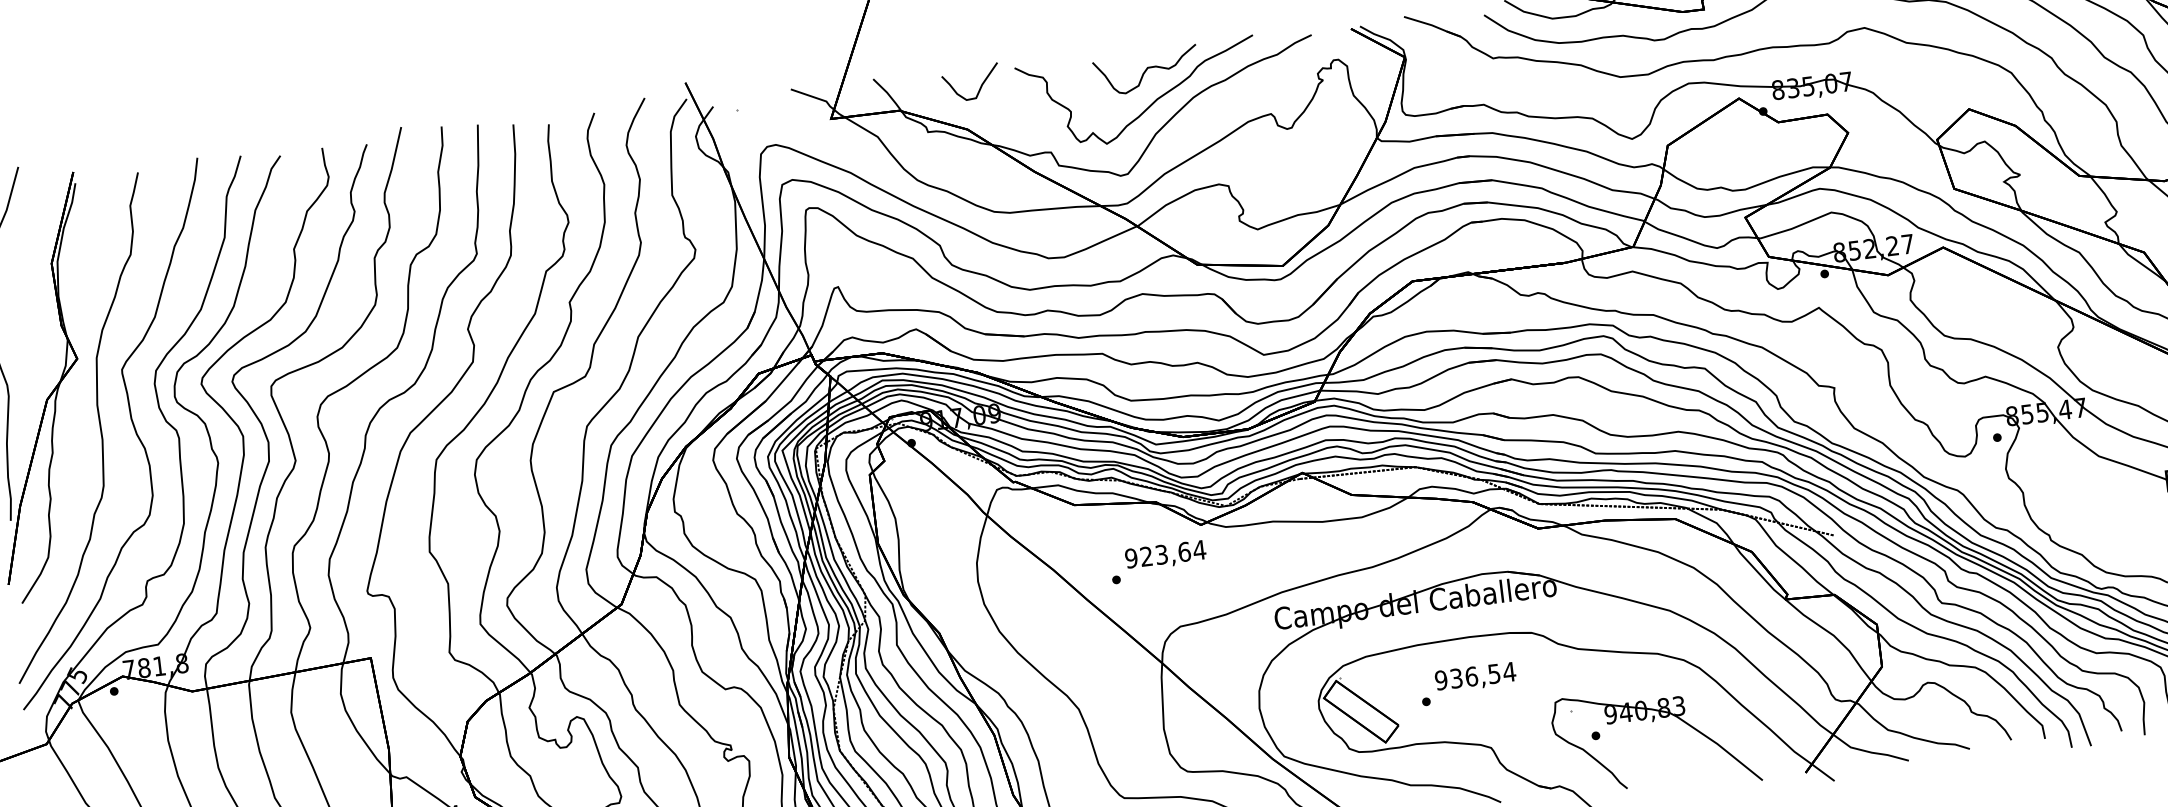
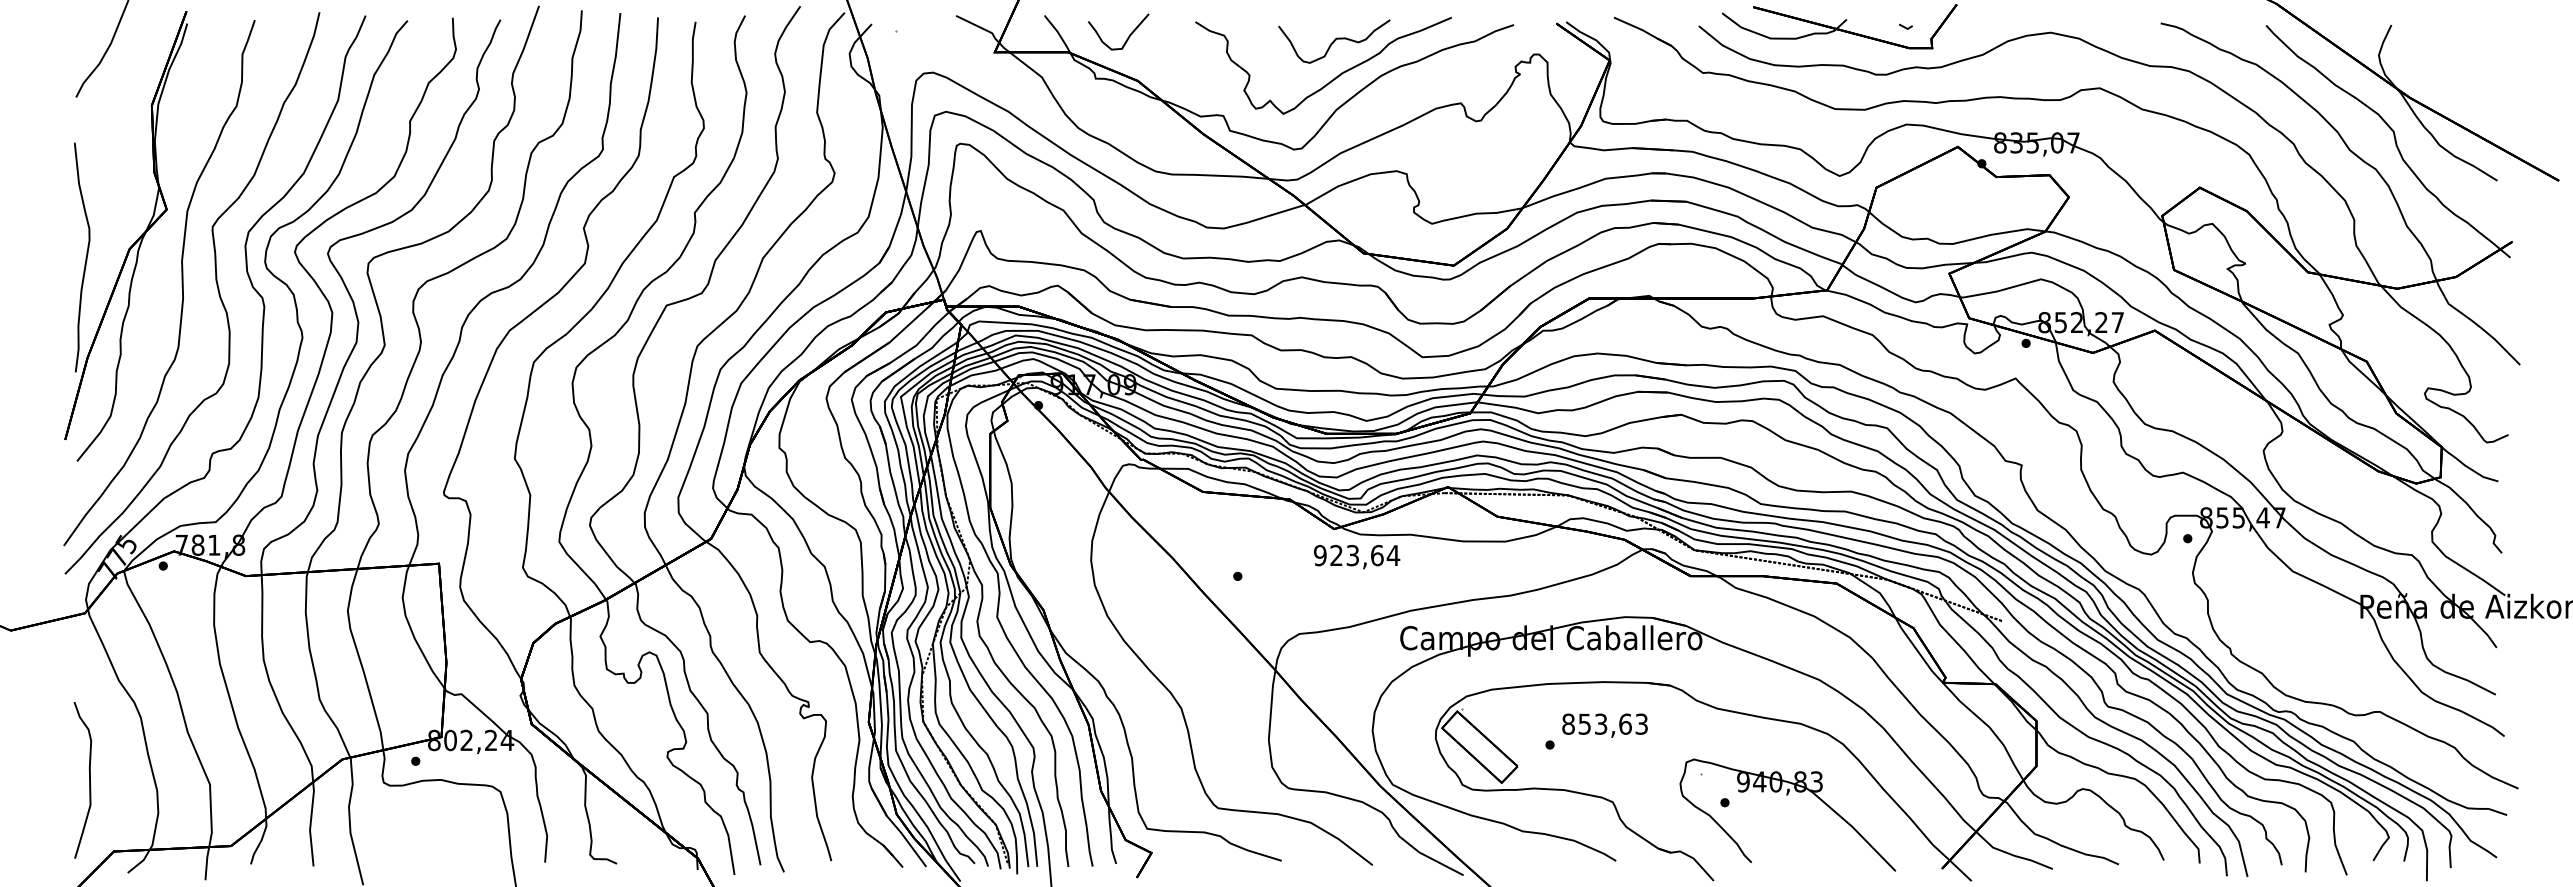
curve: (980, 86) -> (1127, 37), moved
text: (1166, 556) -> (1357, 557), moved
text: (1475, 675) -> (1605, 723), 936,54 -> 853,63

